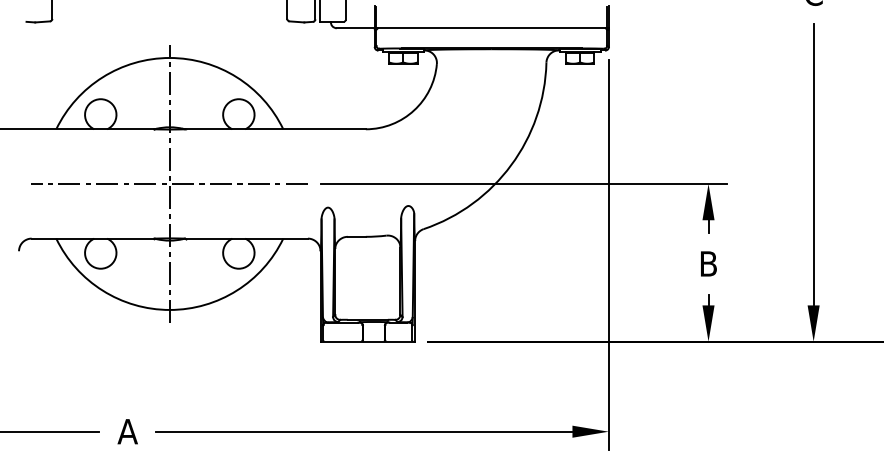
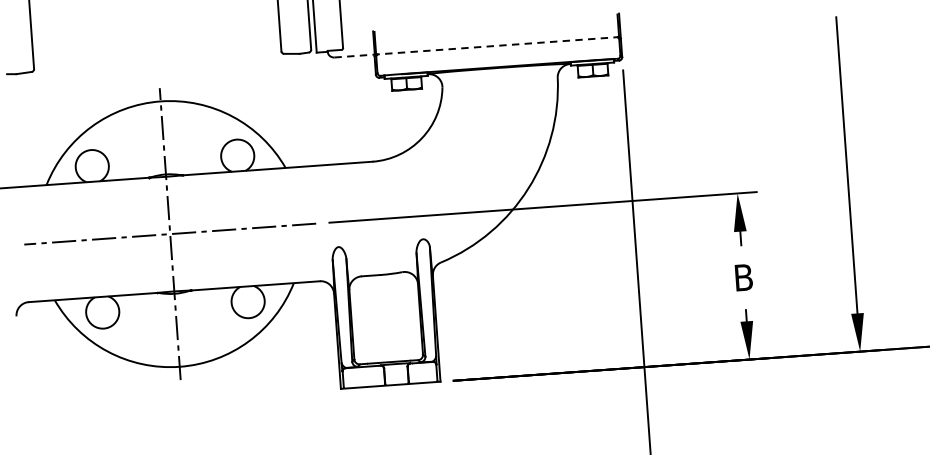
line: (472, 28) -> (477, 47), solid -> dashed

